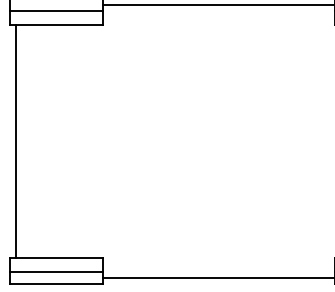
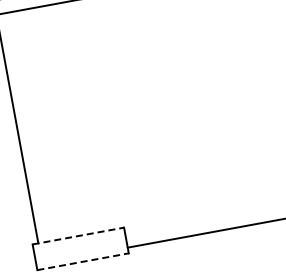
line: (56, 257) -> (78, 235), solid -> dashed
line: (55, 272) -> (80, 250), removed
line: (56, 283) -> (83, 261), solid -> dashed

